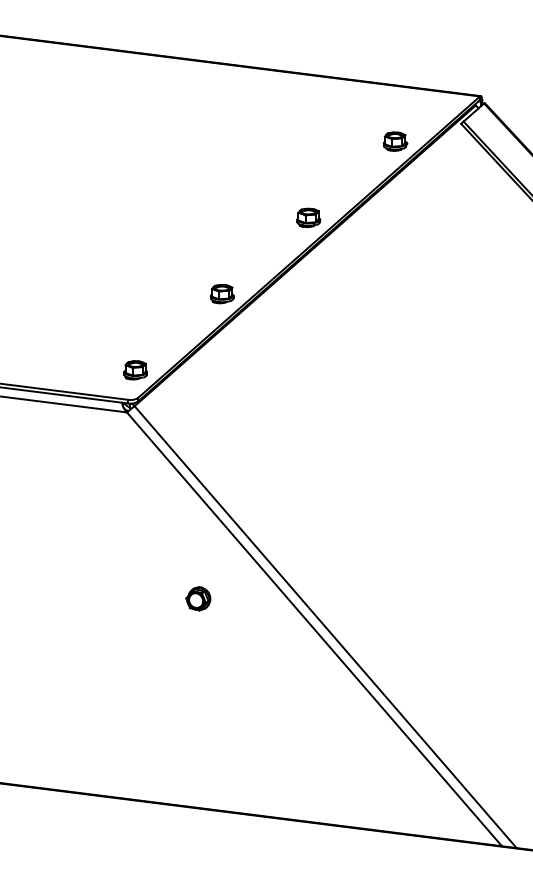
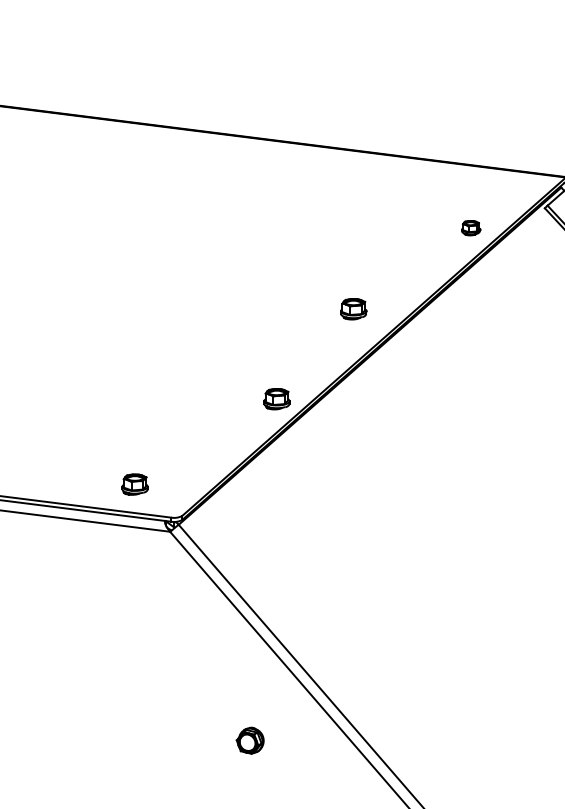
part: (395, 141) -> (471, 228), size x0.7
part: (308, 217) -> (353, 308), moved
part: (135, 370) -> (134, 484), moved

